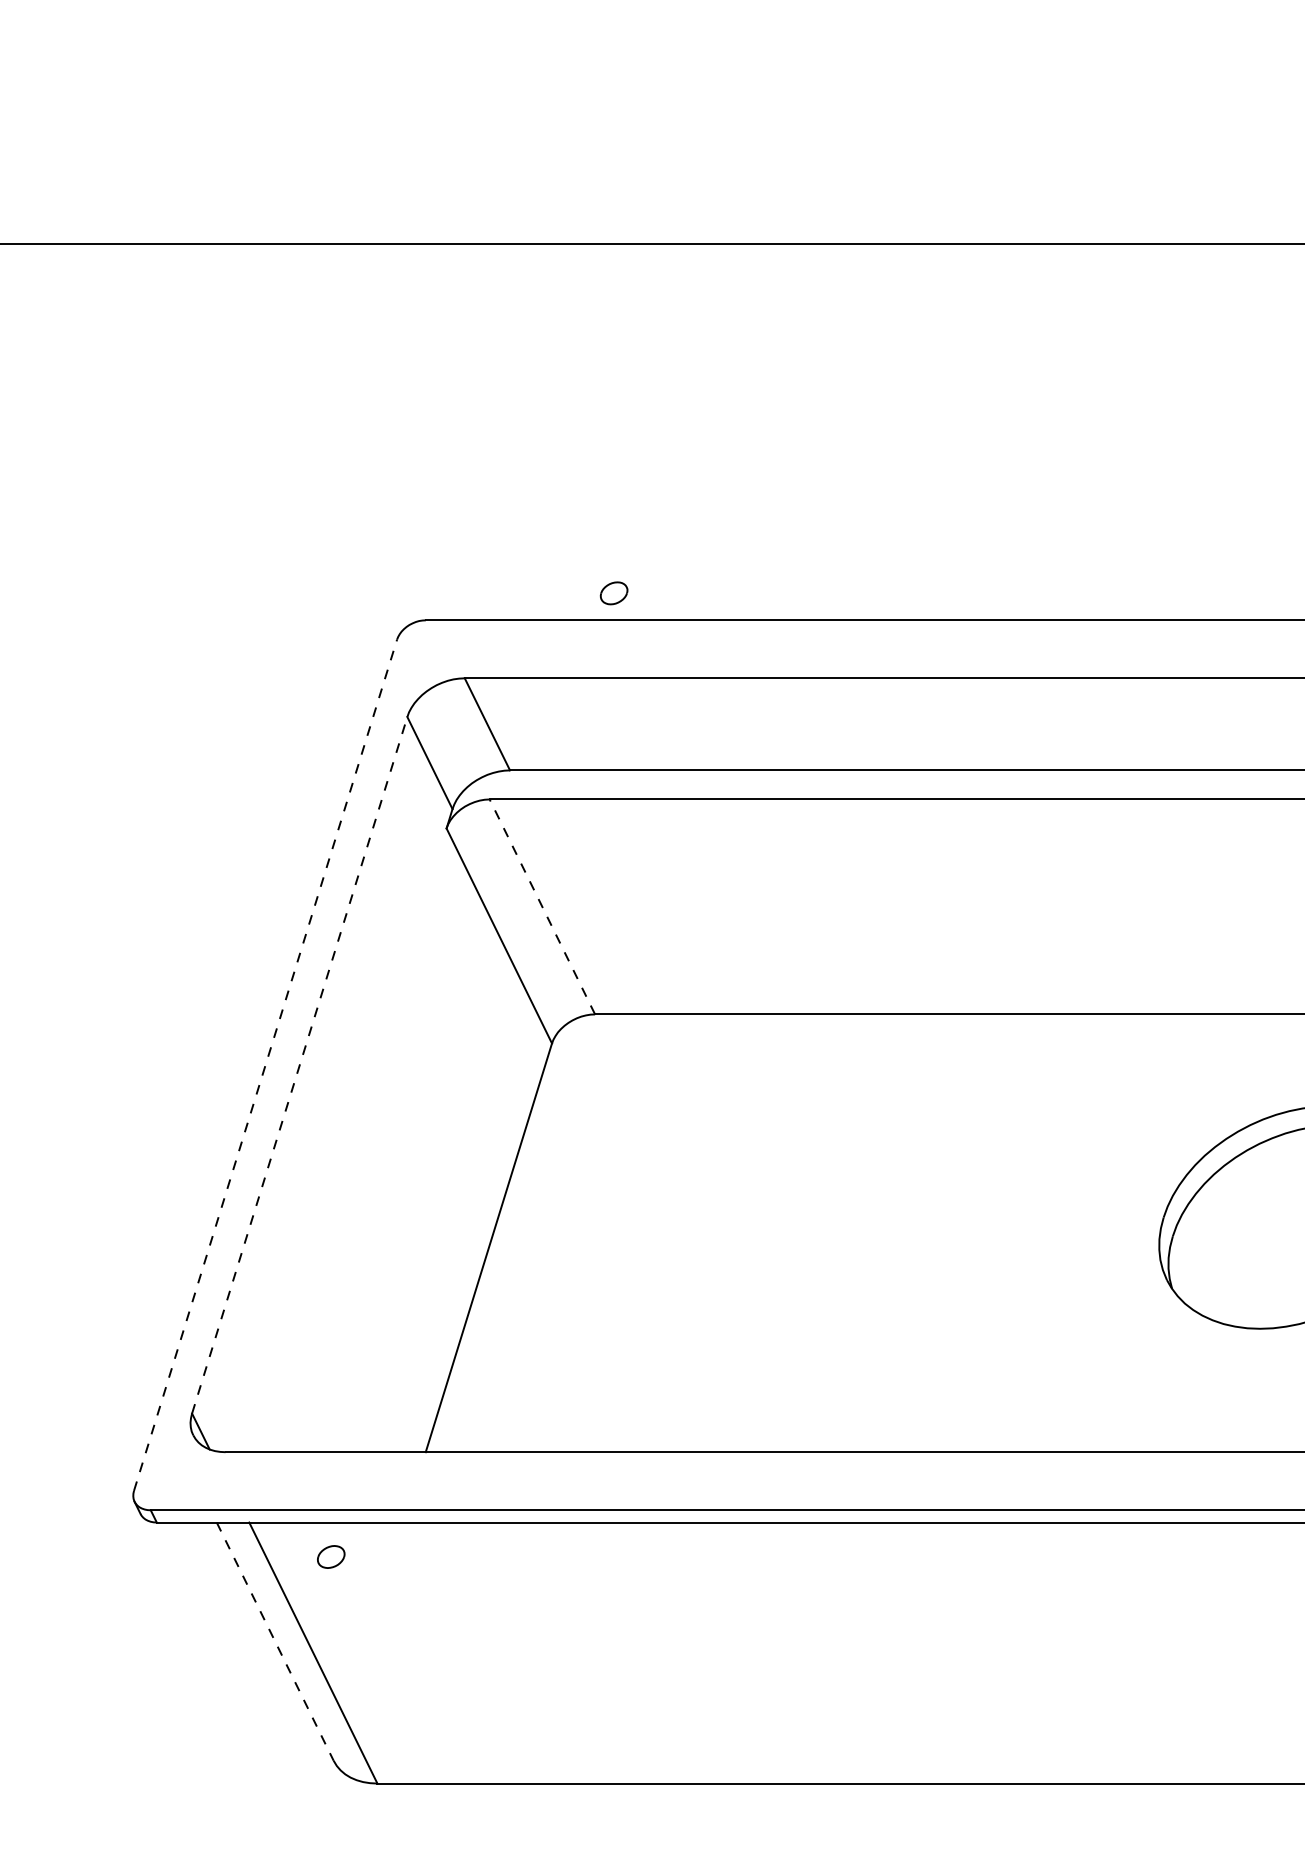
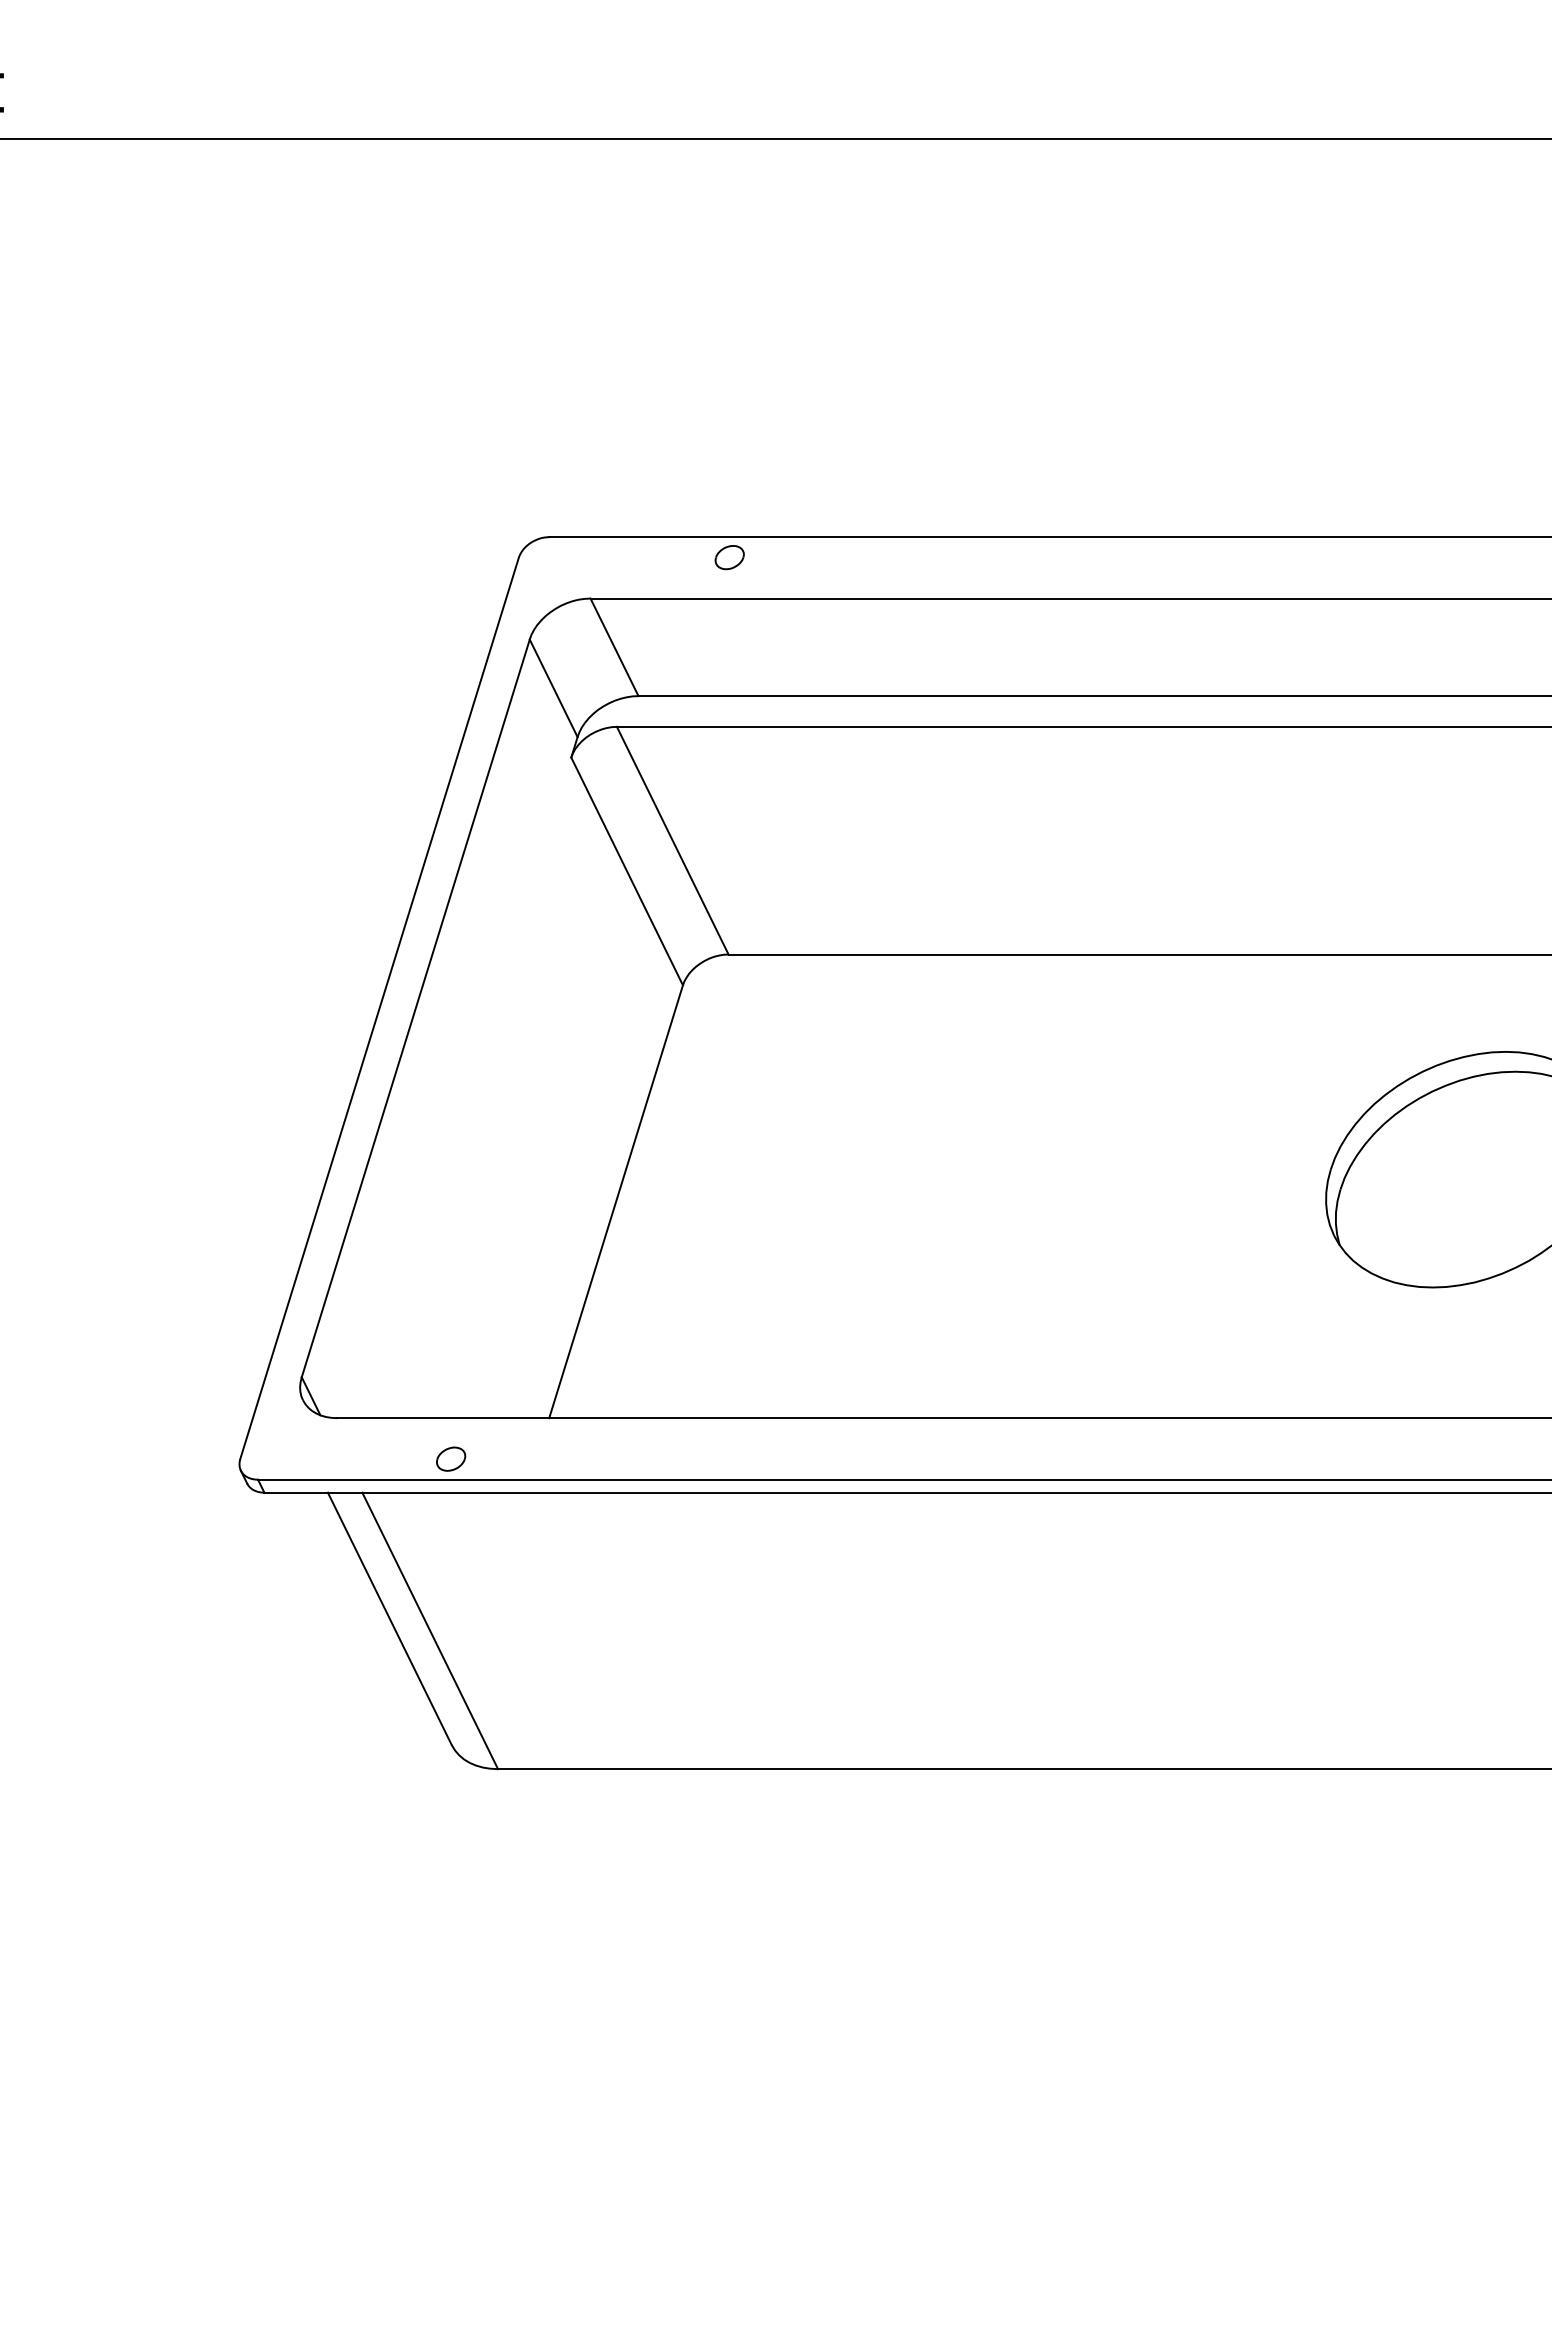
part: (613, 593) -> (729, 557), moved
line: (542, 906) -> (672, 840), dashed -> solid
line: (299, 1064) -> (415, 1007), dashed -> solid
line: (265, 1065) -> (379, 1008), dashed -> solid
part: (331, 1556) -> (451, 1458), moved
line: (274, 1641) -> (389, 1618), dashed -> solid

